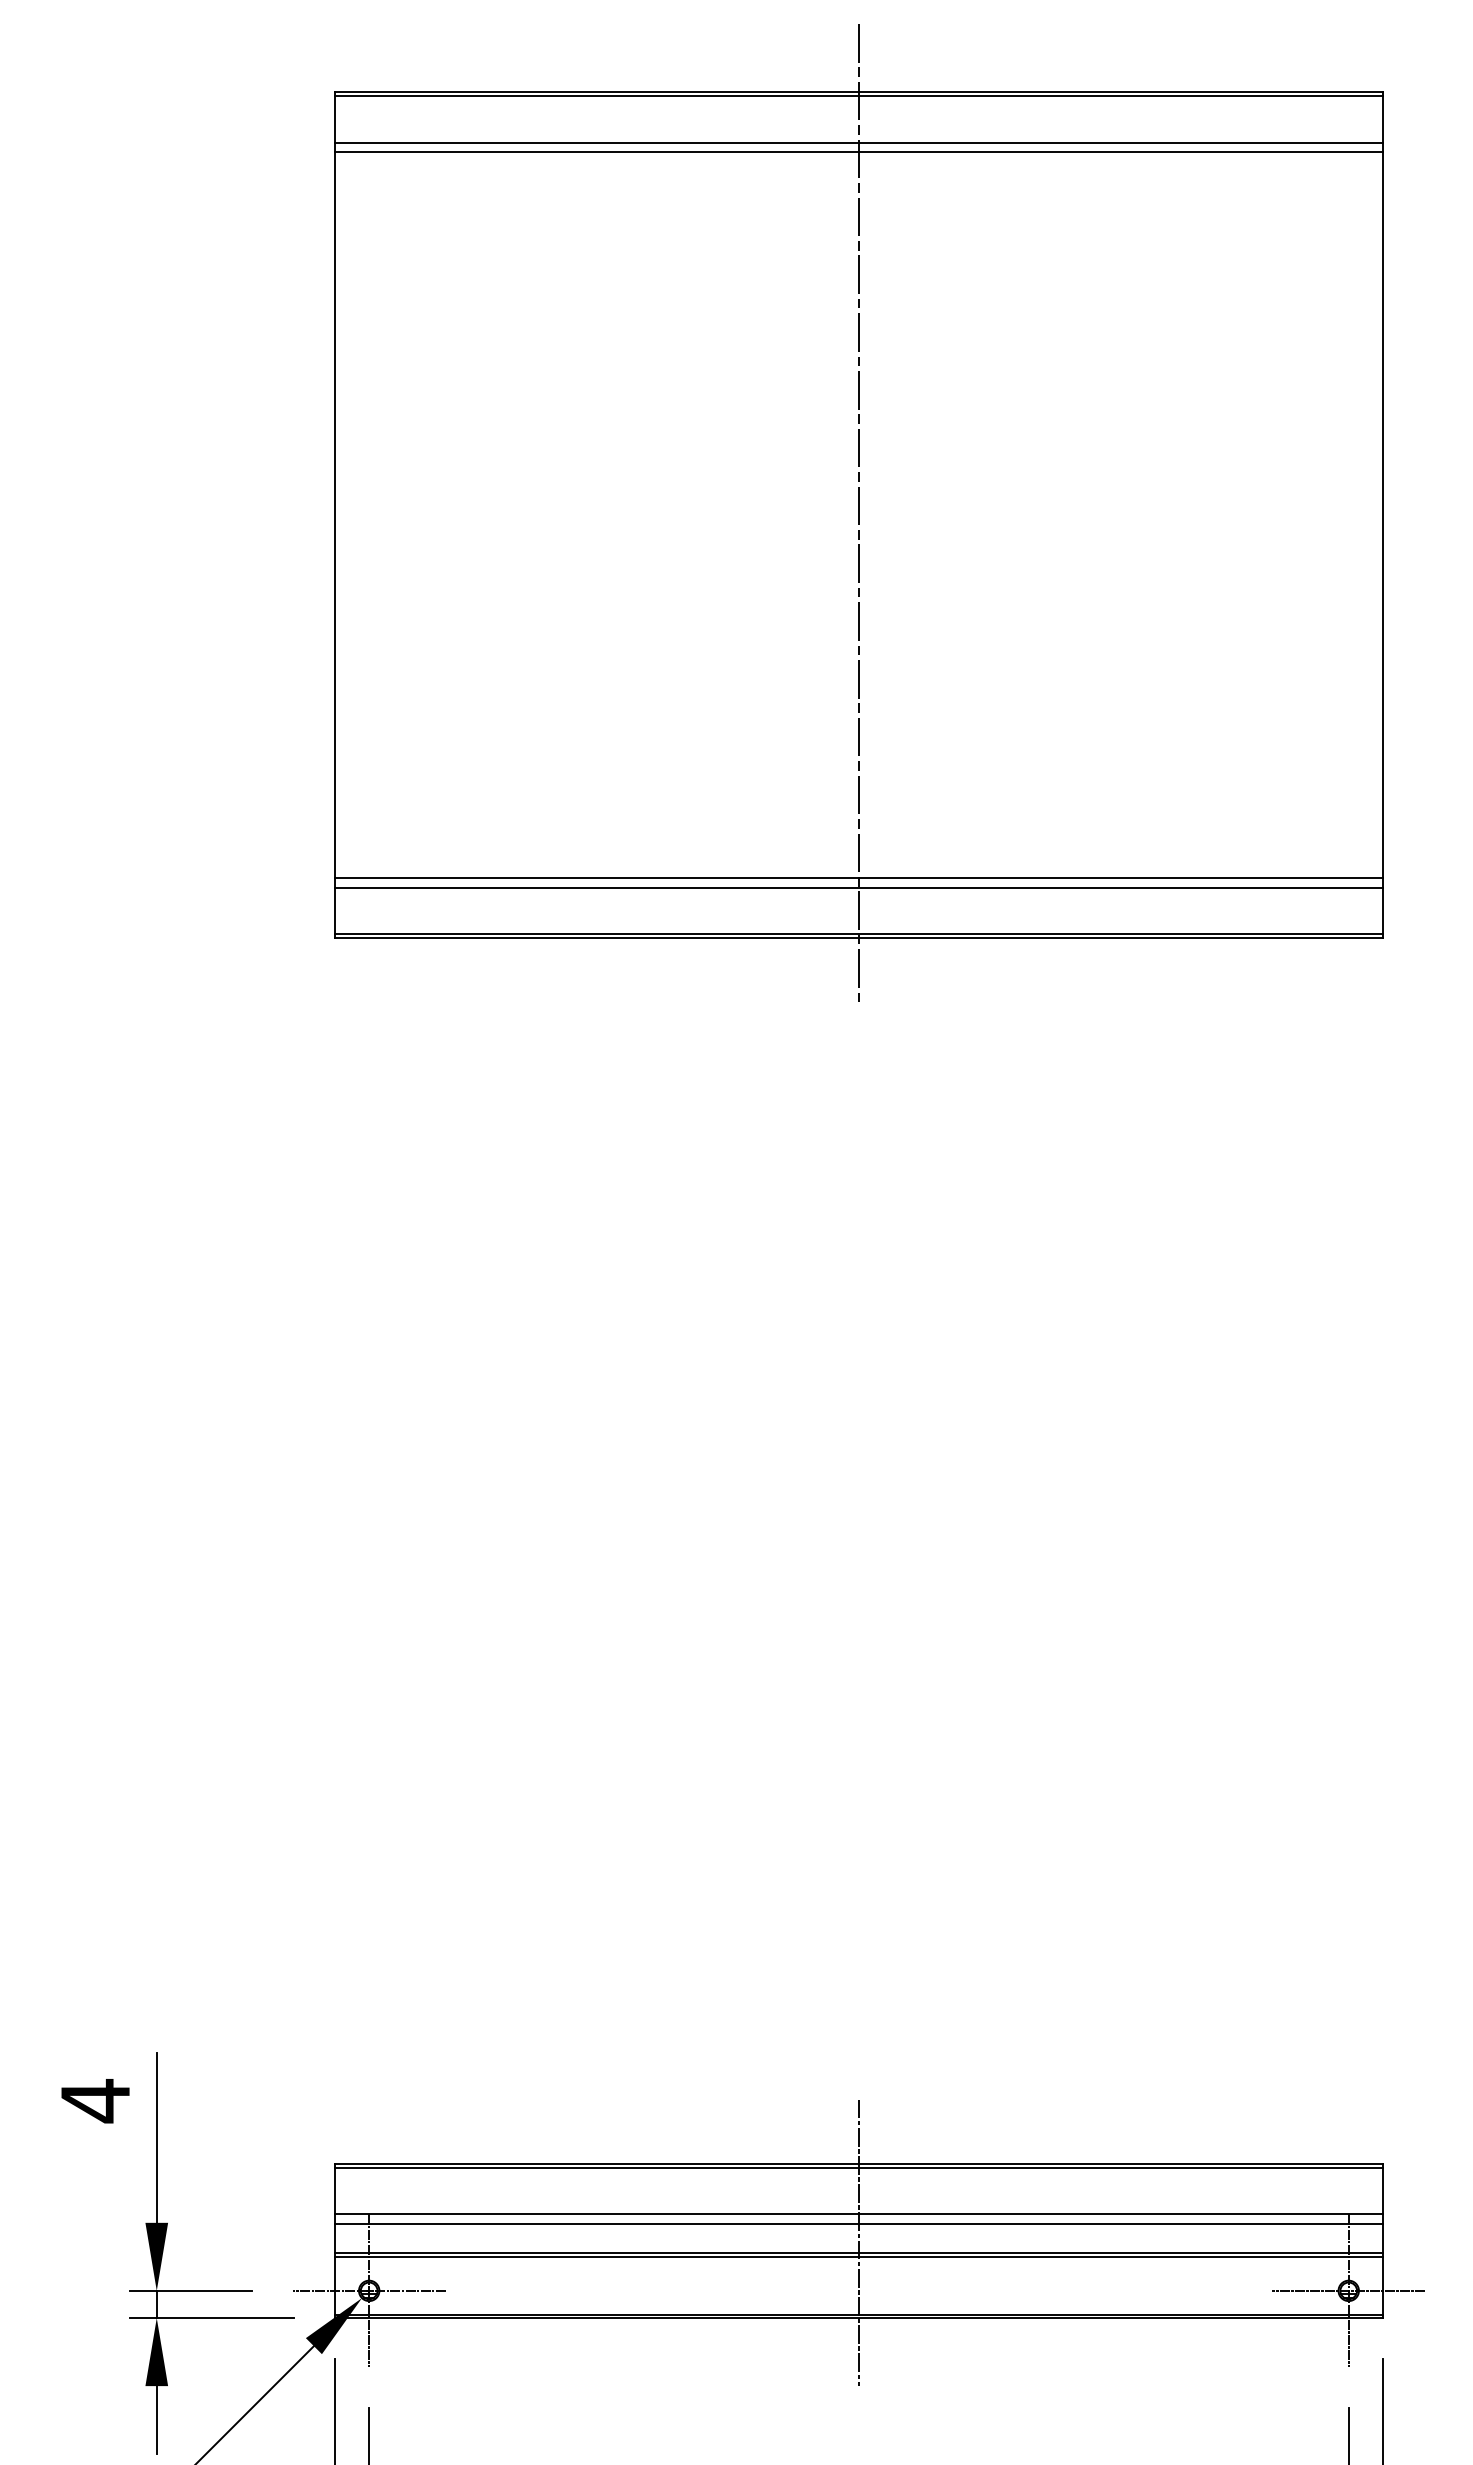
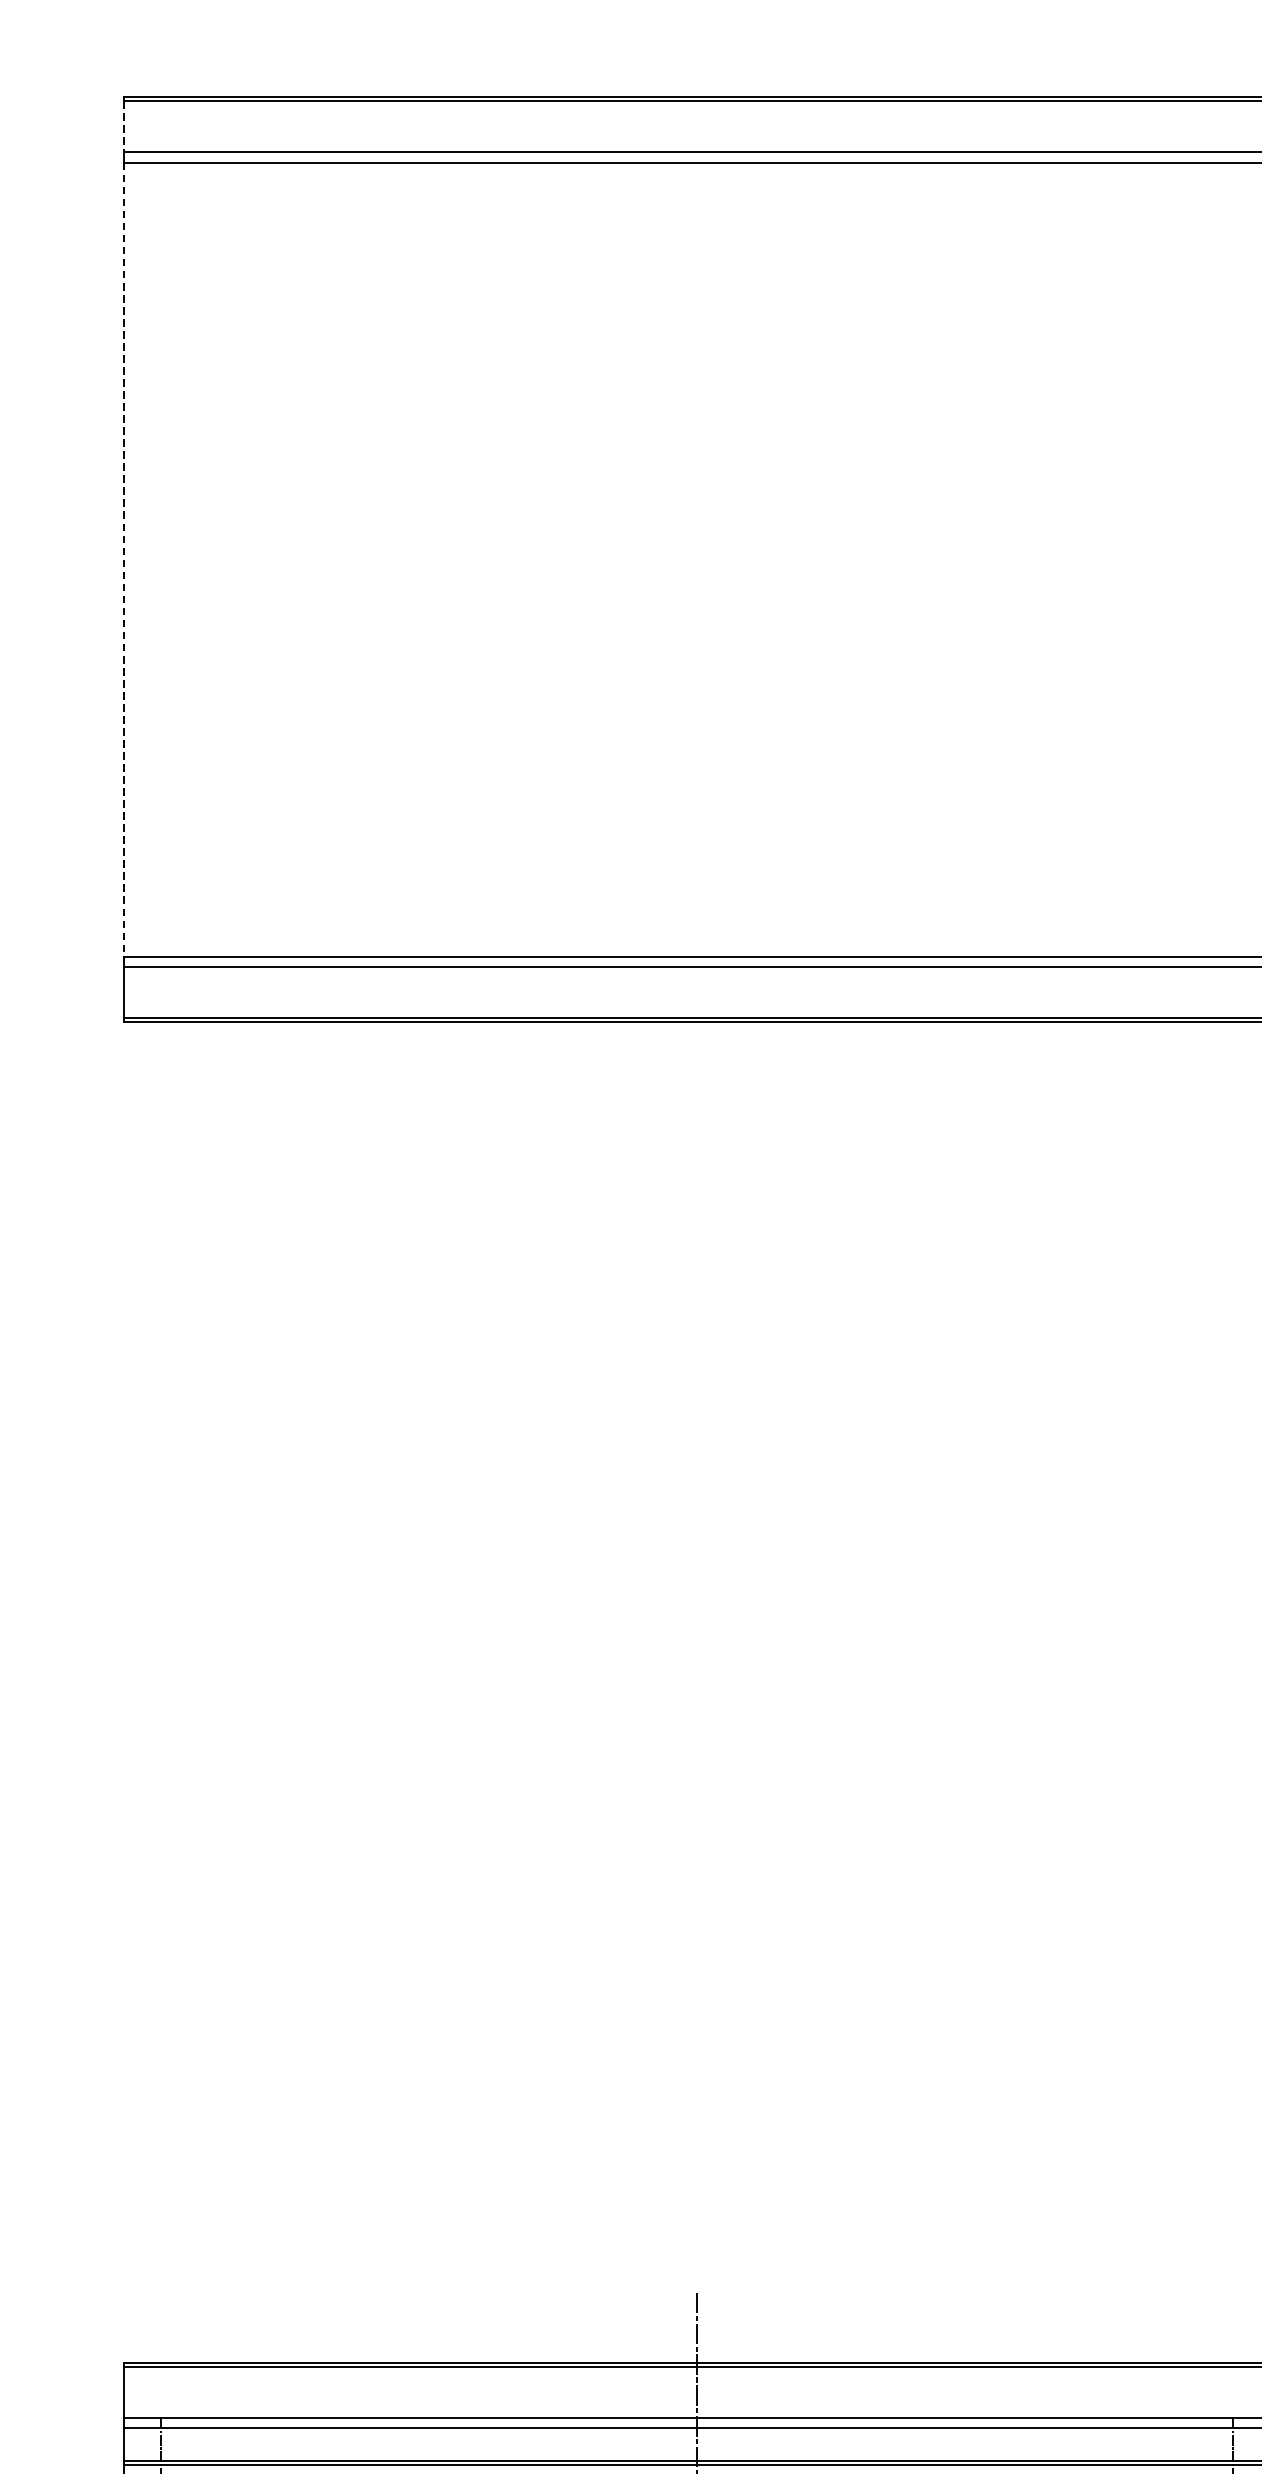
line: (335, 119) -> (124, 126), solid -> dashed
line: (335, 515) -> (124, 559), solid -> dashed
line: (858, 515) -> (696, 559), removed

